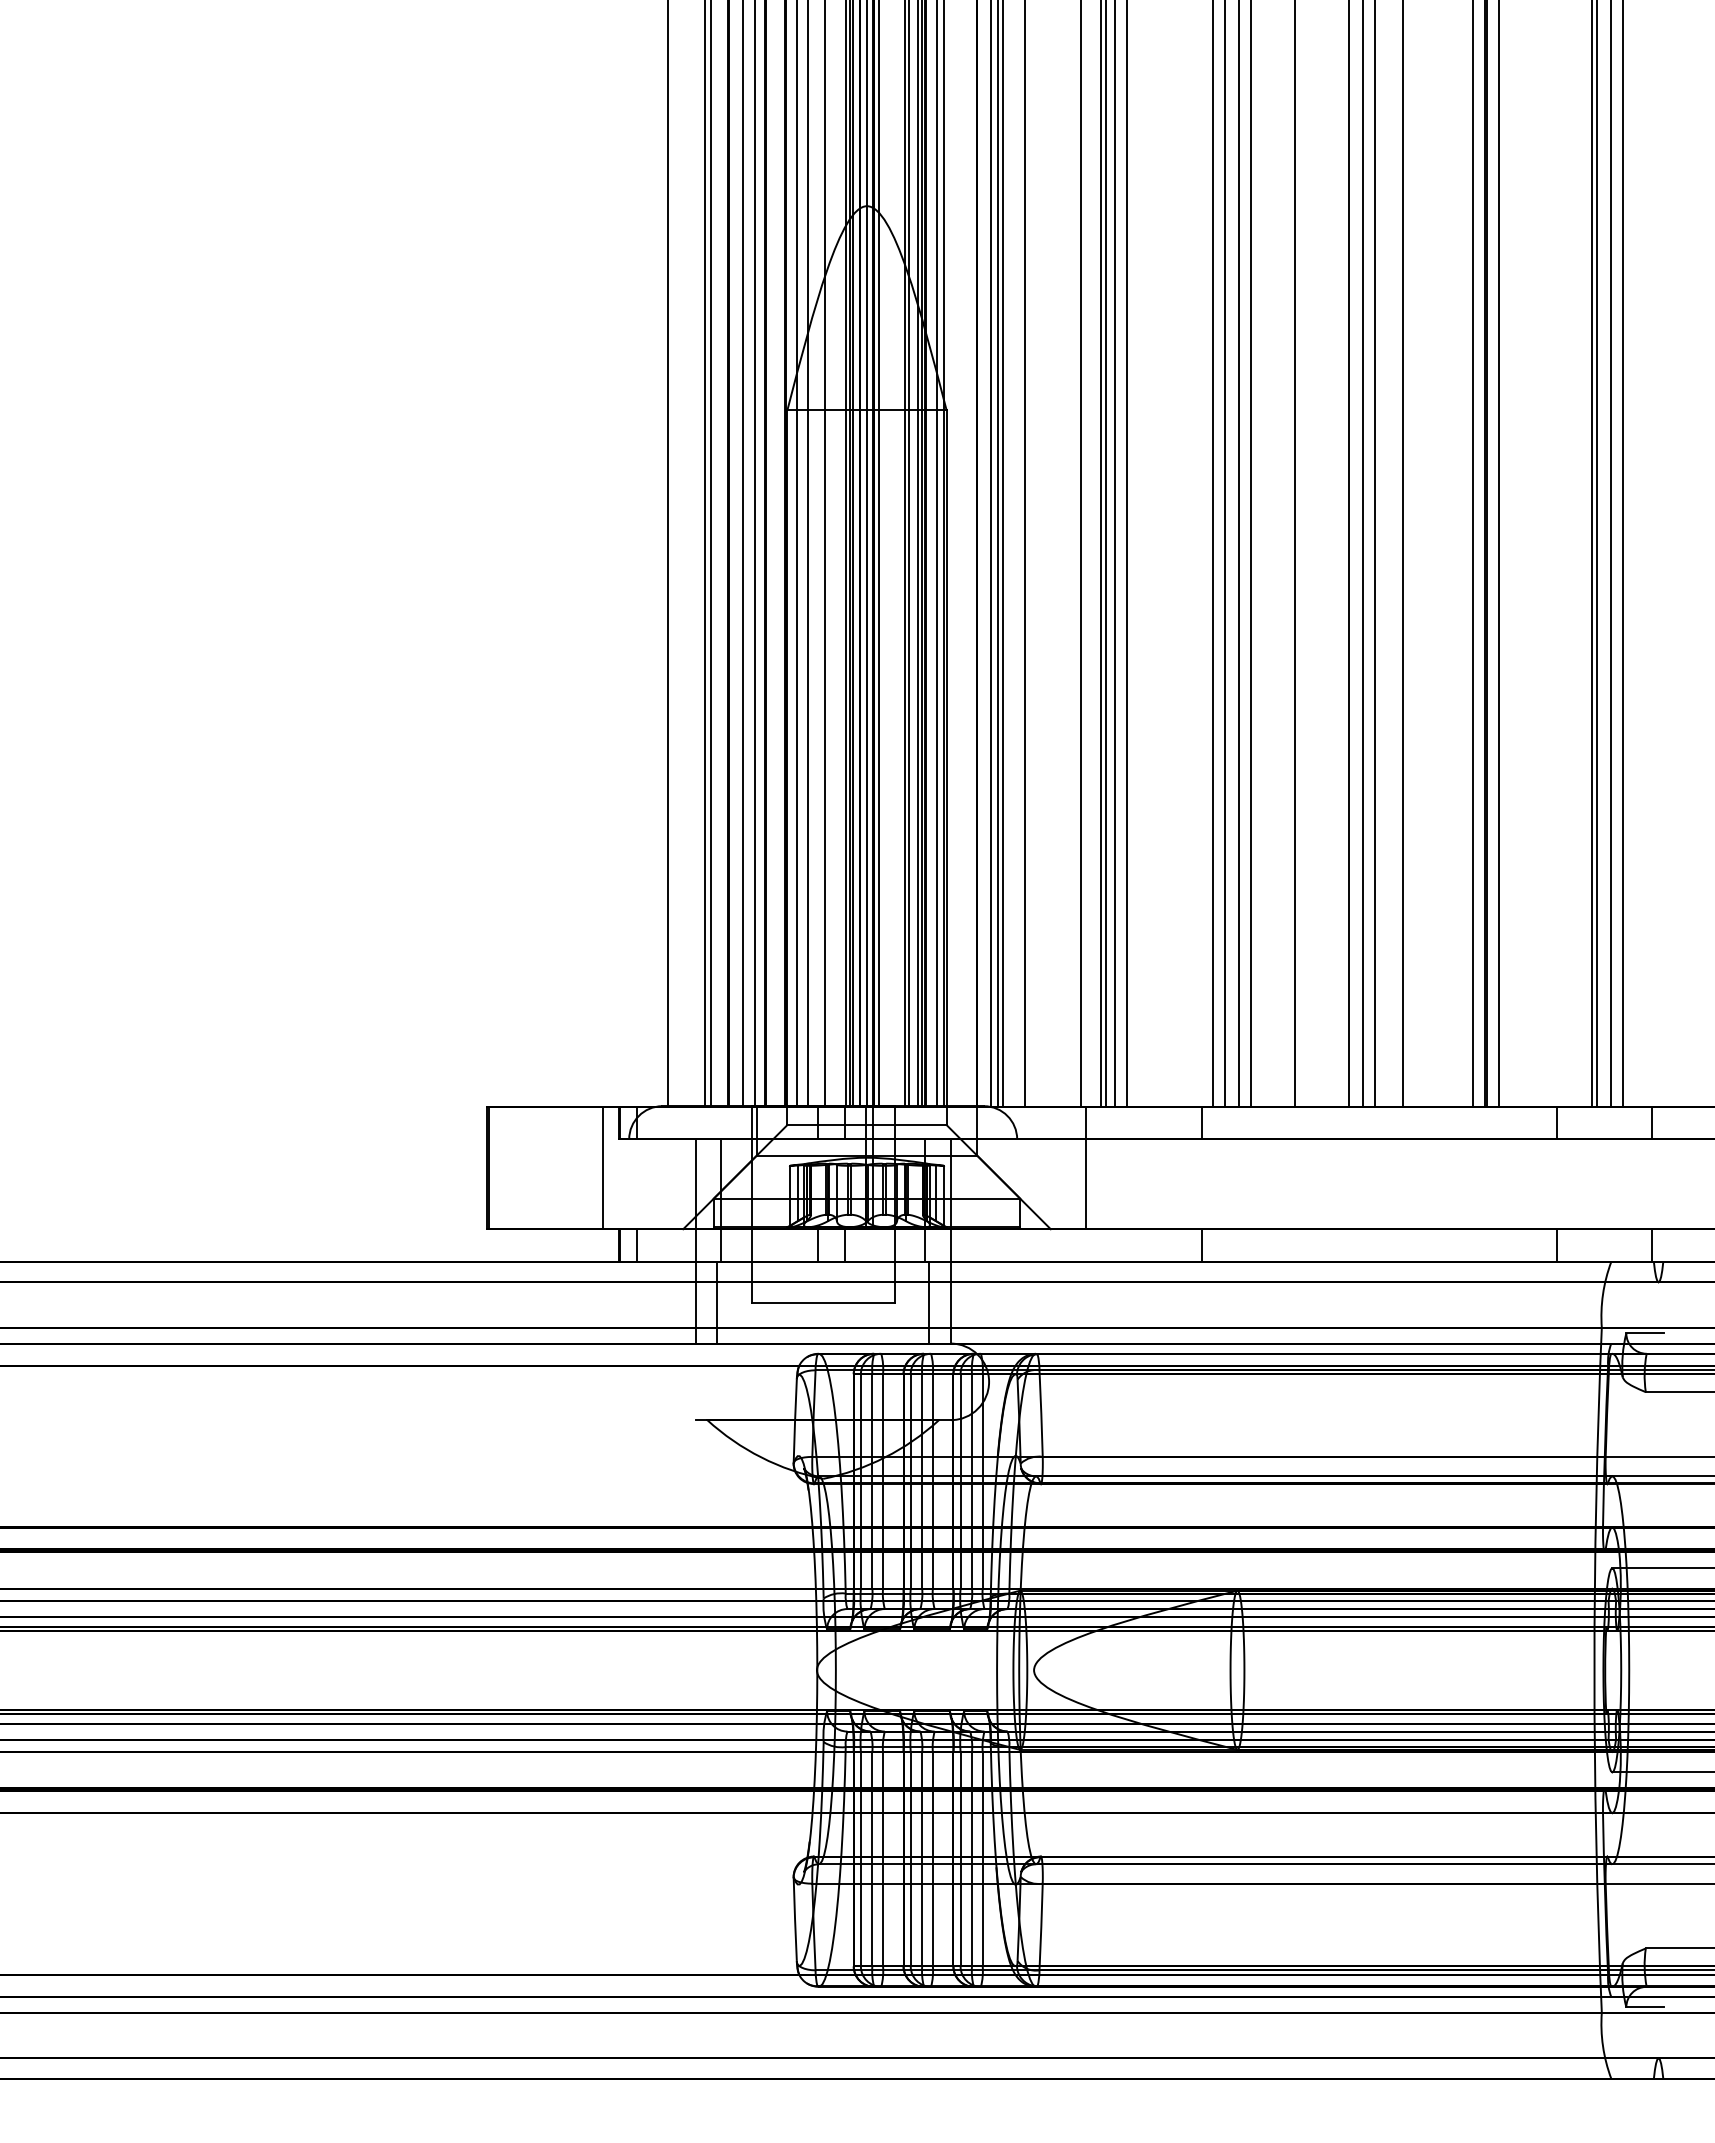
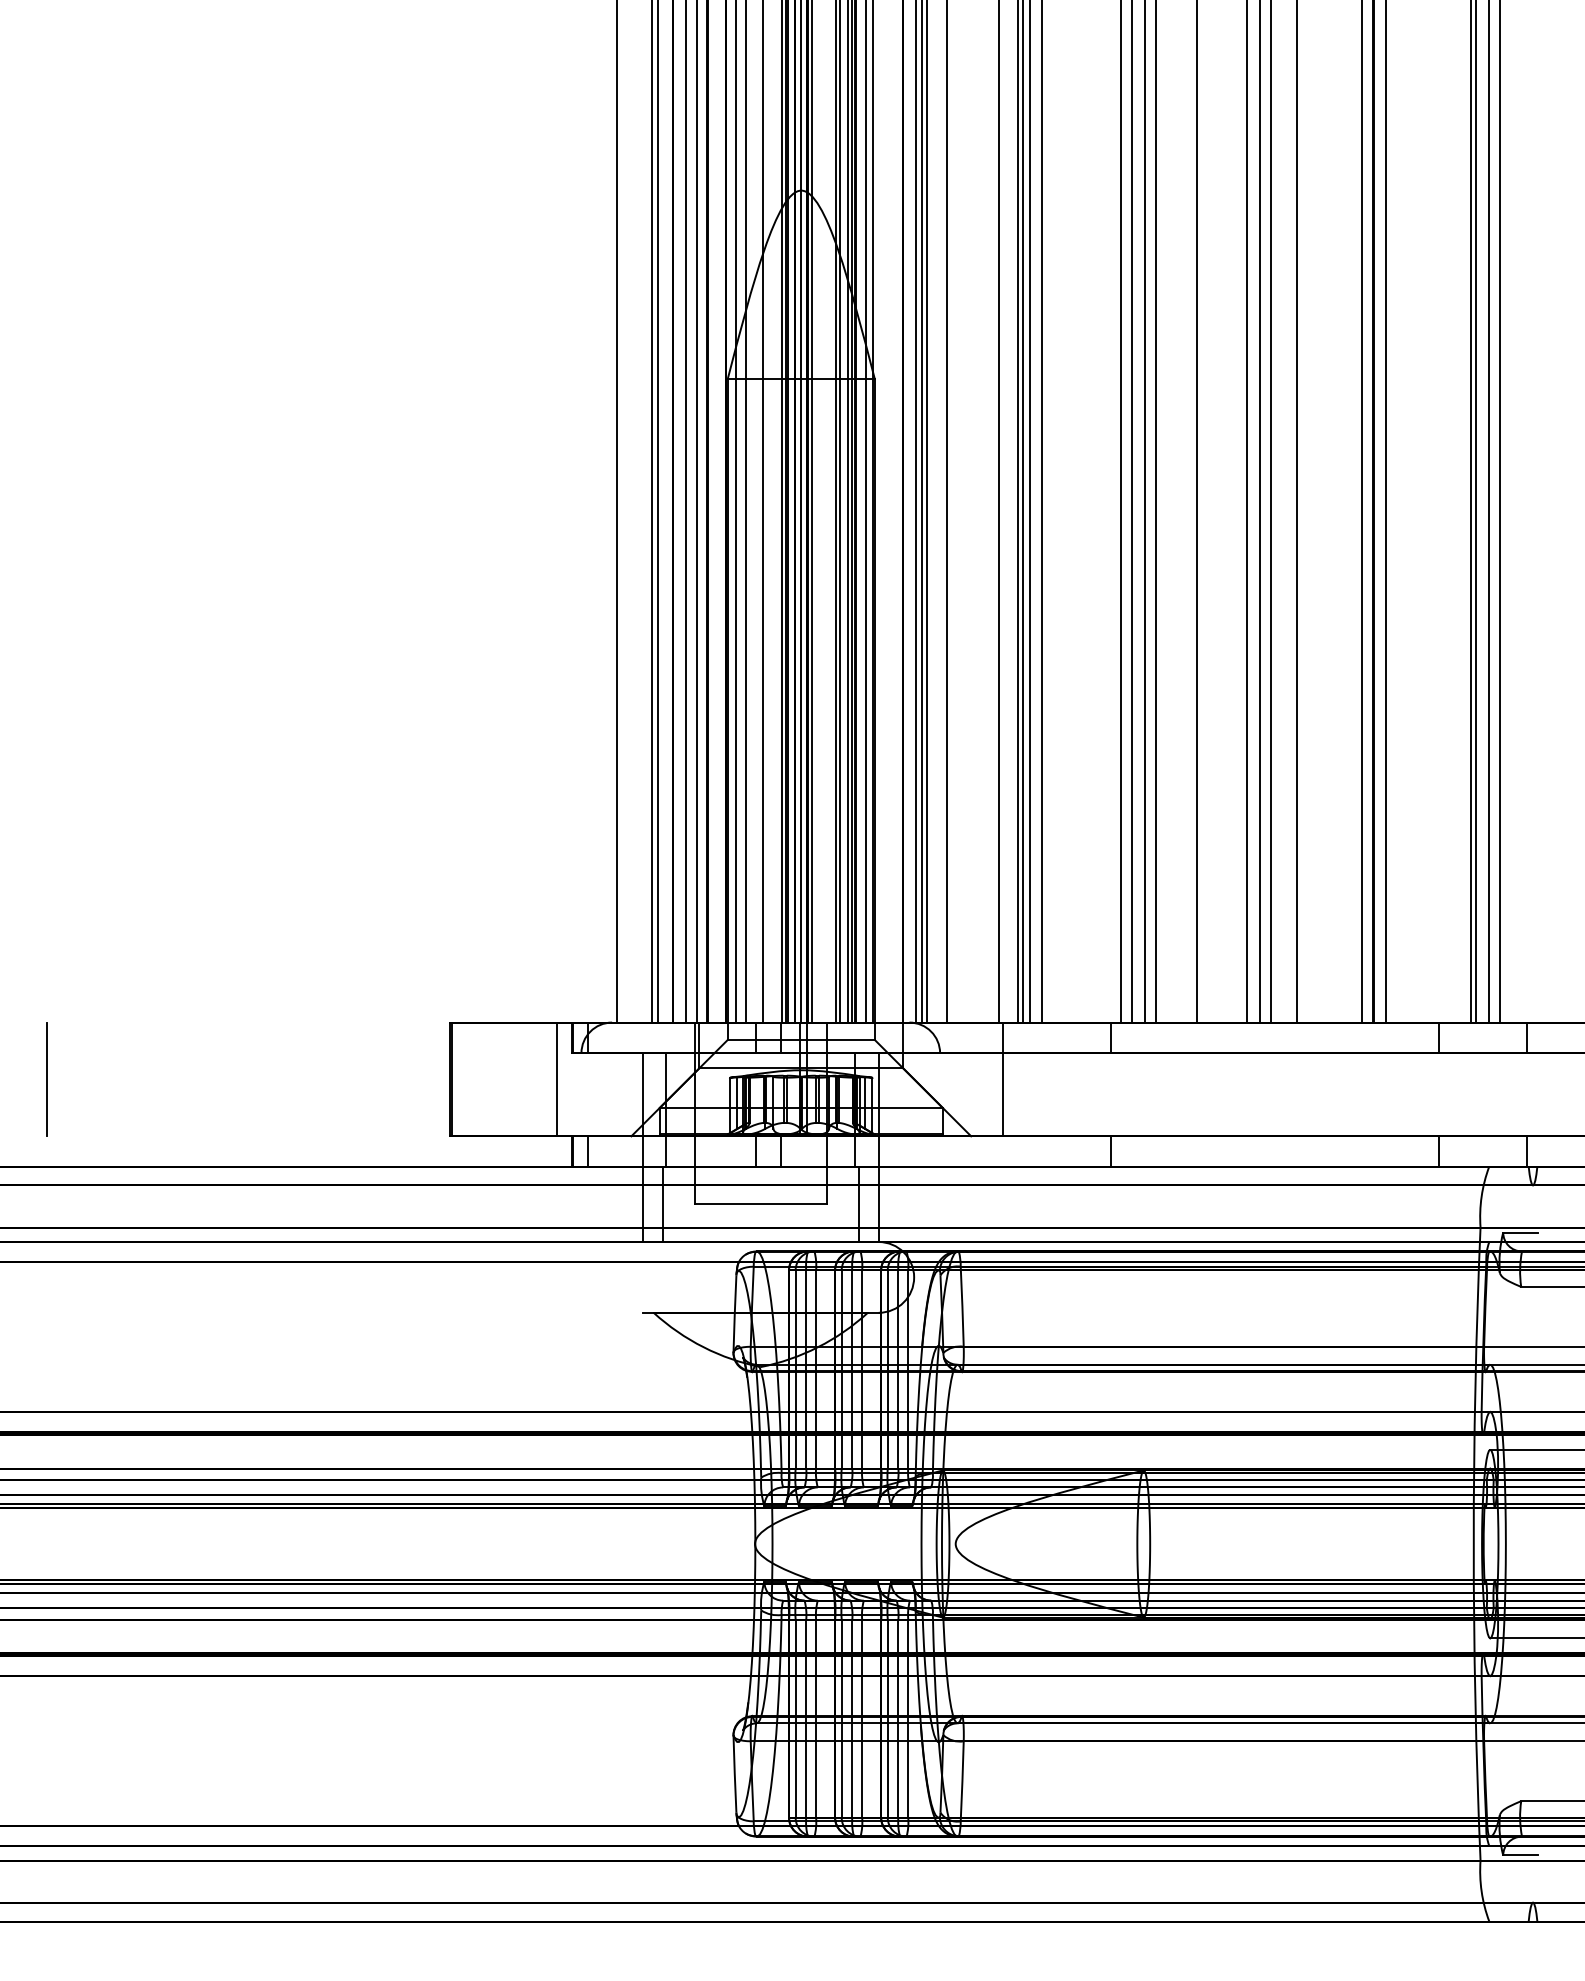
line: (50, 1167) -> (46, 1079), added

